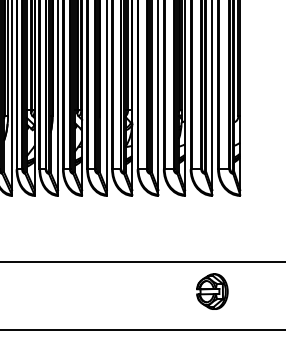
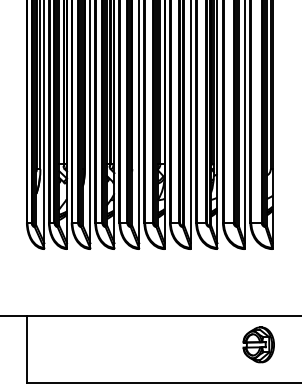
part: (212, 291) -> (258, 344), moved

